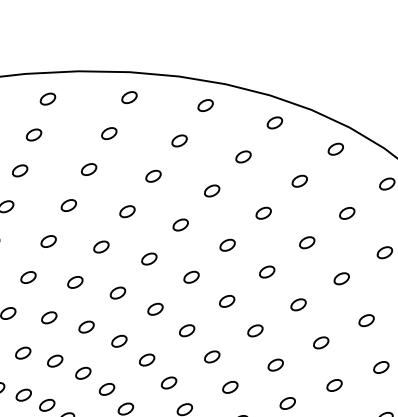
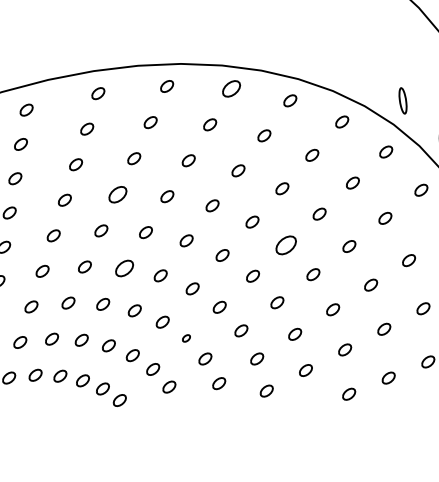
part: (274, 122) -> (231, 88), size x1.4
part: (127, 211) -> (117, 194), size x1.4
part: (117, 293) -> (124, 268), size x1.4
part: (298, 304) -> (286, 244), size x1.6
part: (169, 383) -> (186, 338), size x0.6

